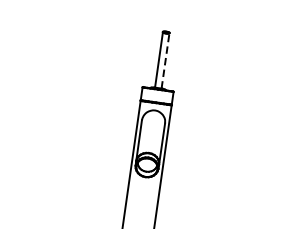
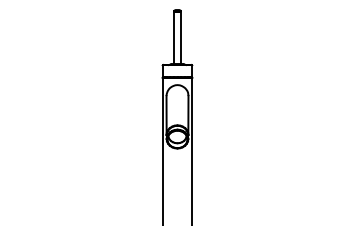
line: (165, 60) -> (180, 37), dashed -> solid

